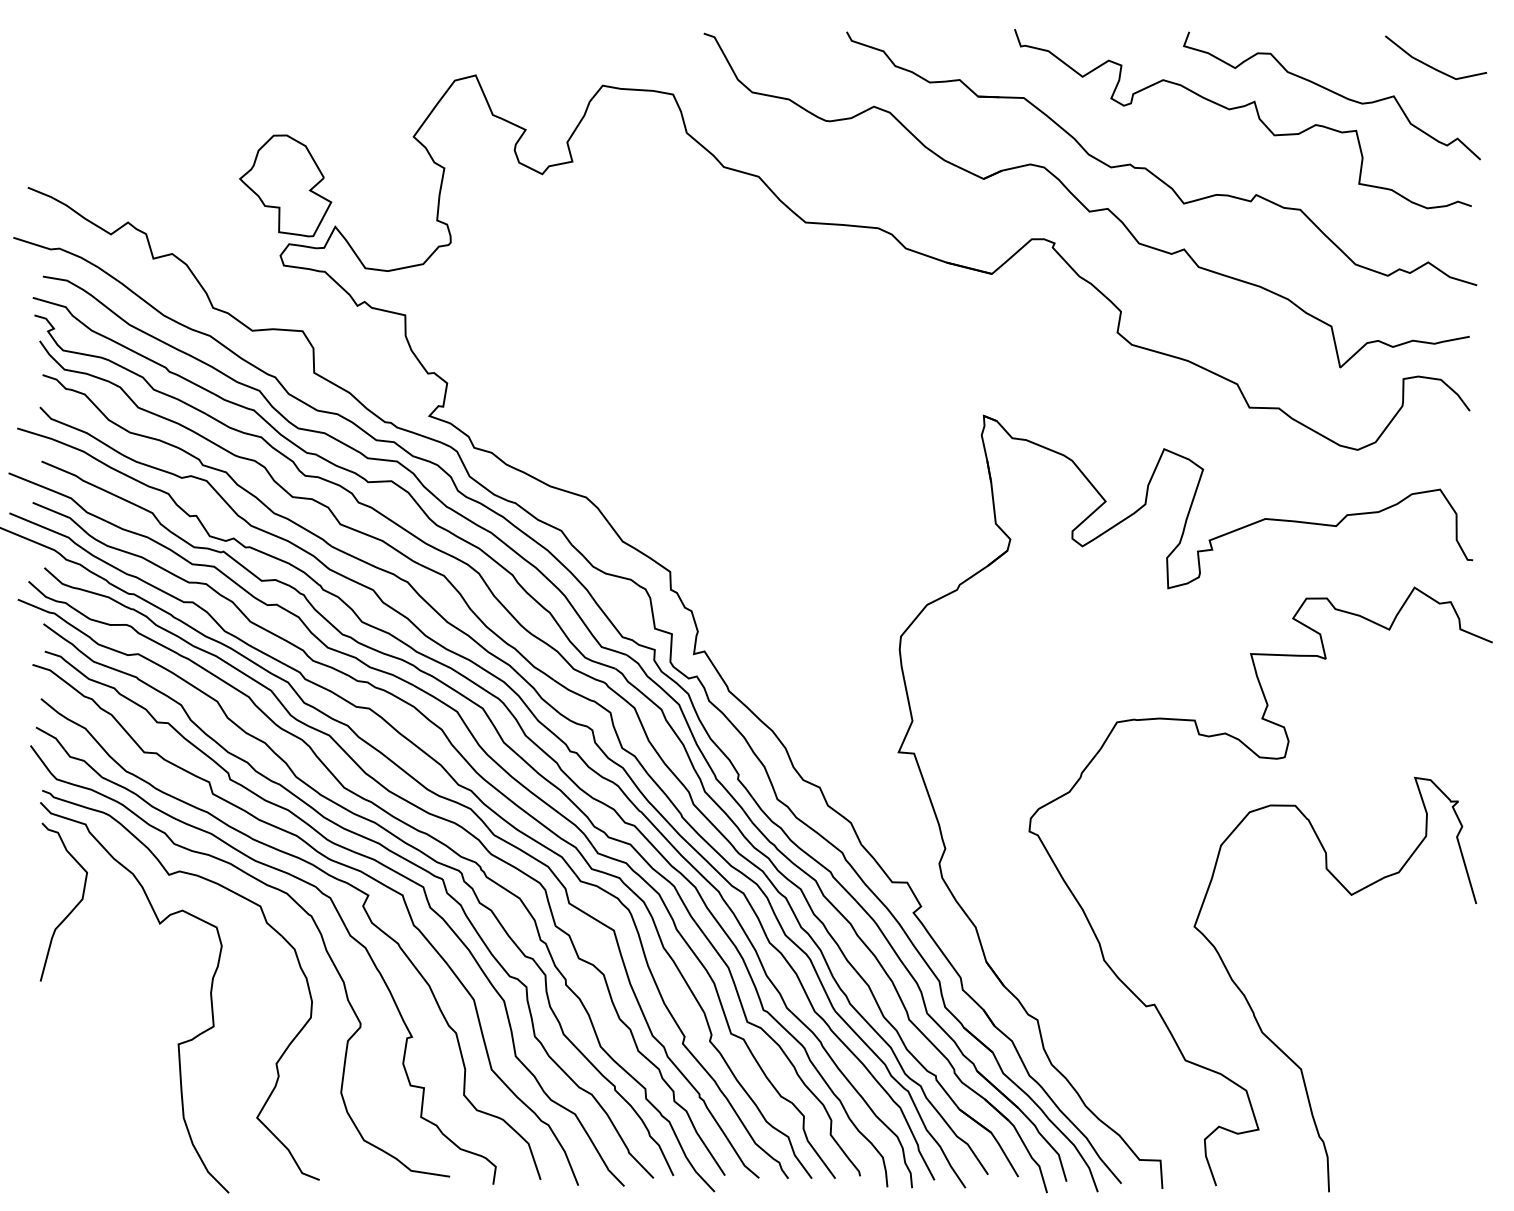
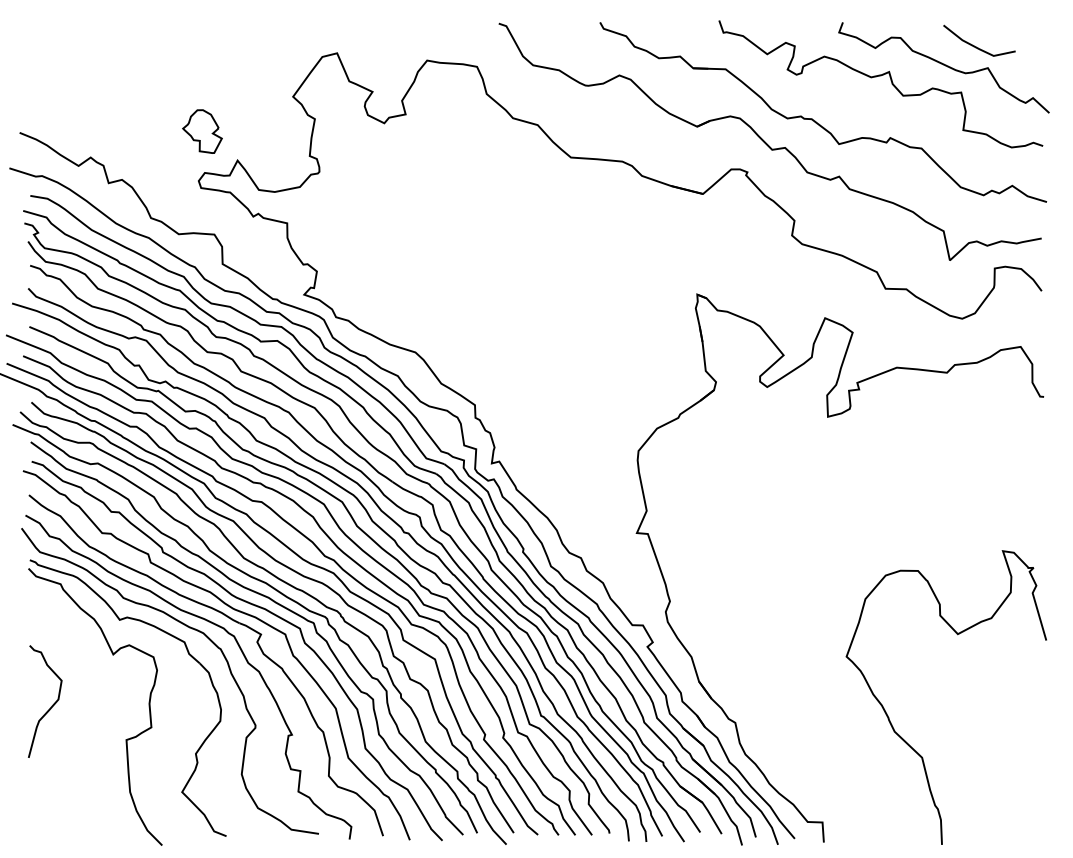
line: (1432, 66) -> (977, 46), moved
part: (285, 185) -> (202, 131), size x0.6
curve: (1269, 759) -> (899, 538), removed
curve: (72, 909) -> (51, 706), moved

